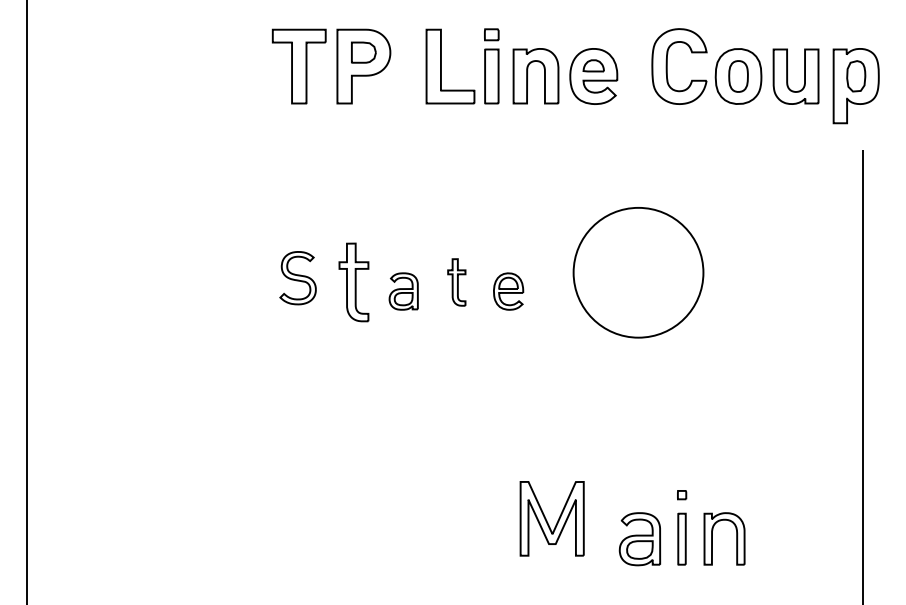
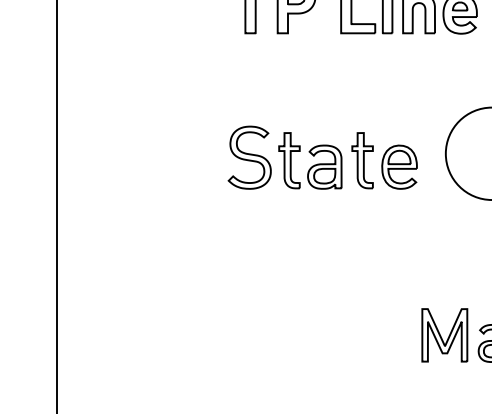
part: (297, 277) -> (249, 157), size x1.67
part: (456, 282) -> (362, 160), size x1.67
part: (403, 291) -> (324, 167), size x1.67
part: (508, 291) -> (399, 167), size x1.67
part: (551, 518) -> (444, 335), moved

